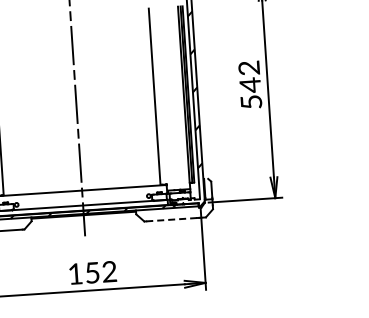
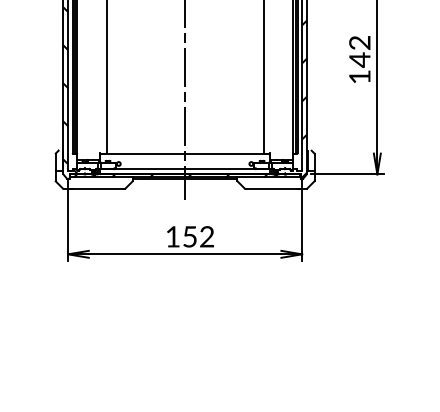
text: (251, 101) -> (359, 76), 542 -> 142
line: (171, 220) -> (272, 189), dashed -> solid

